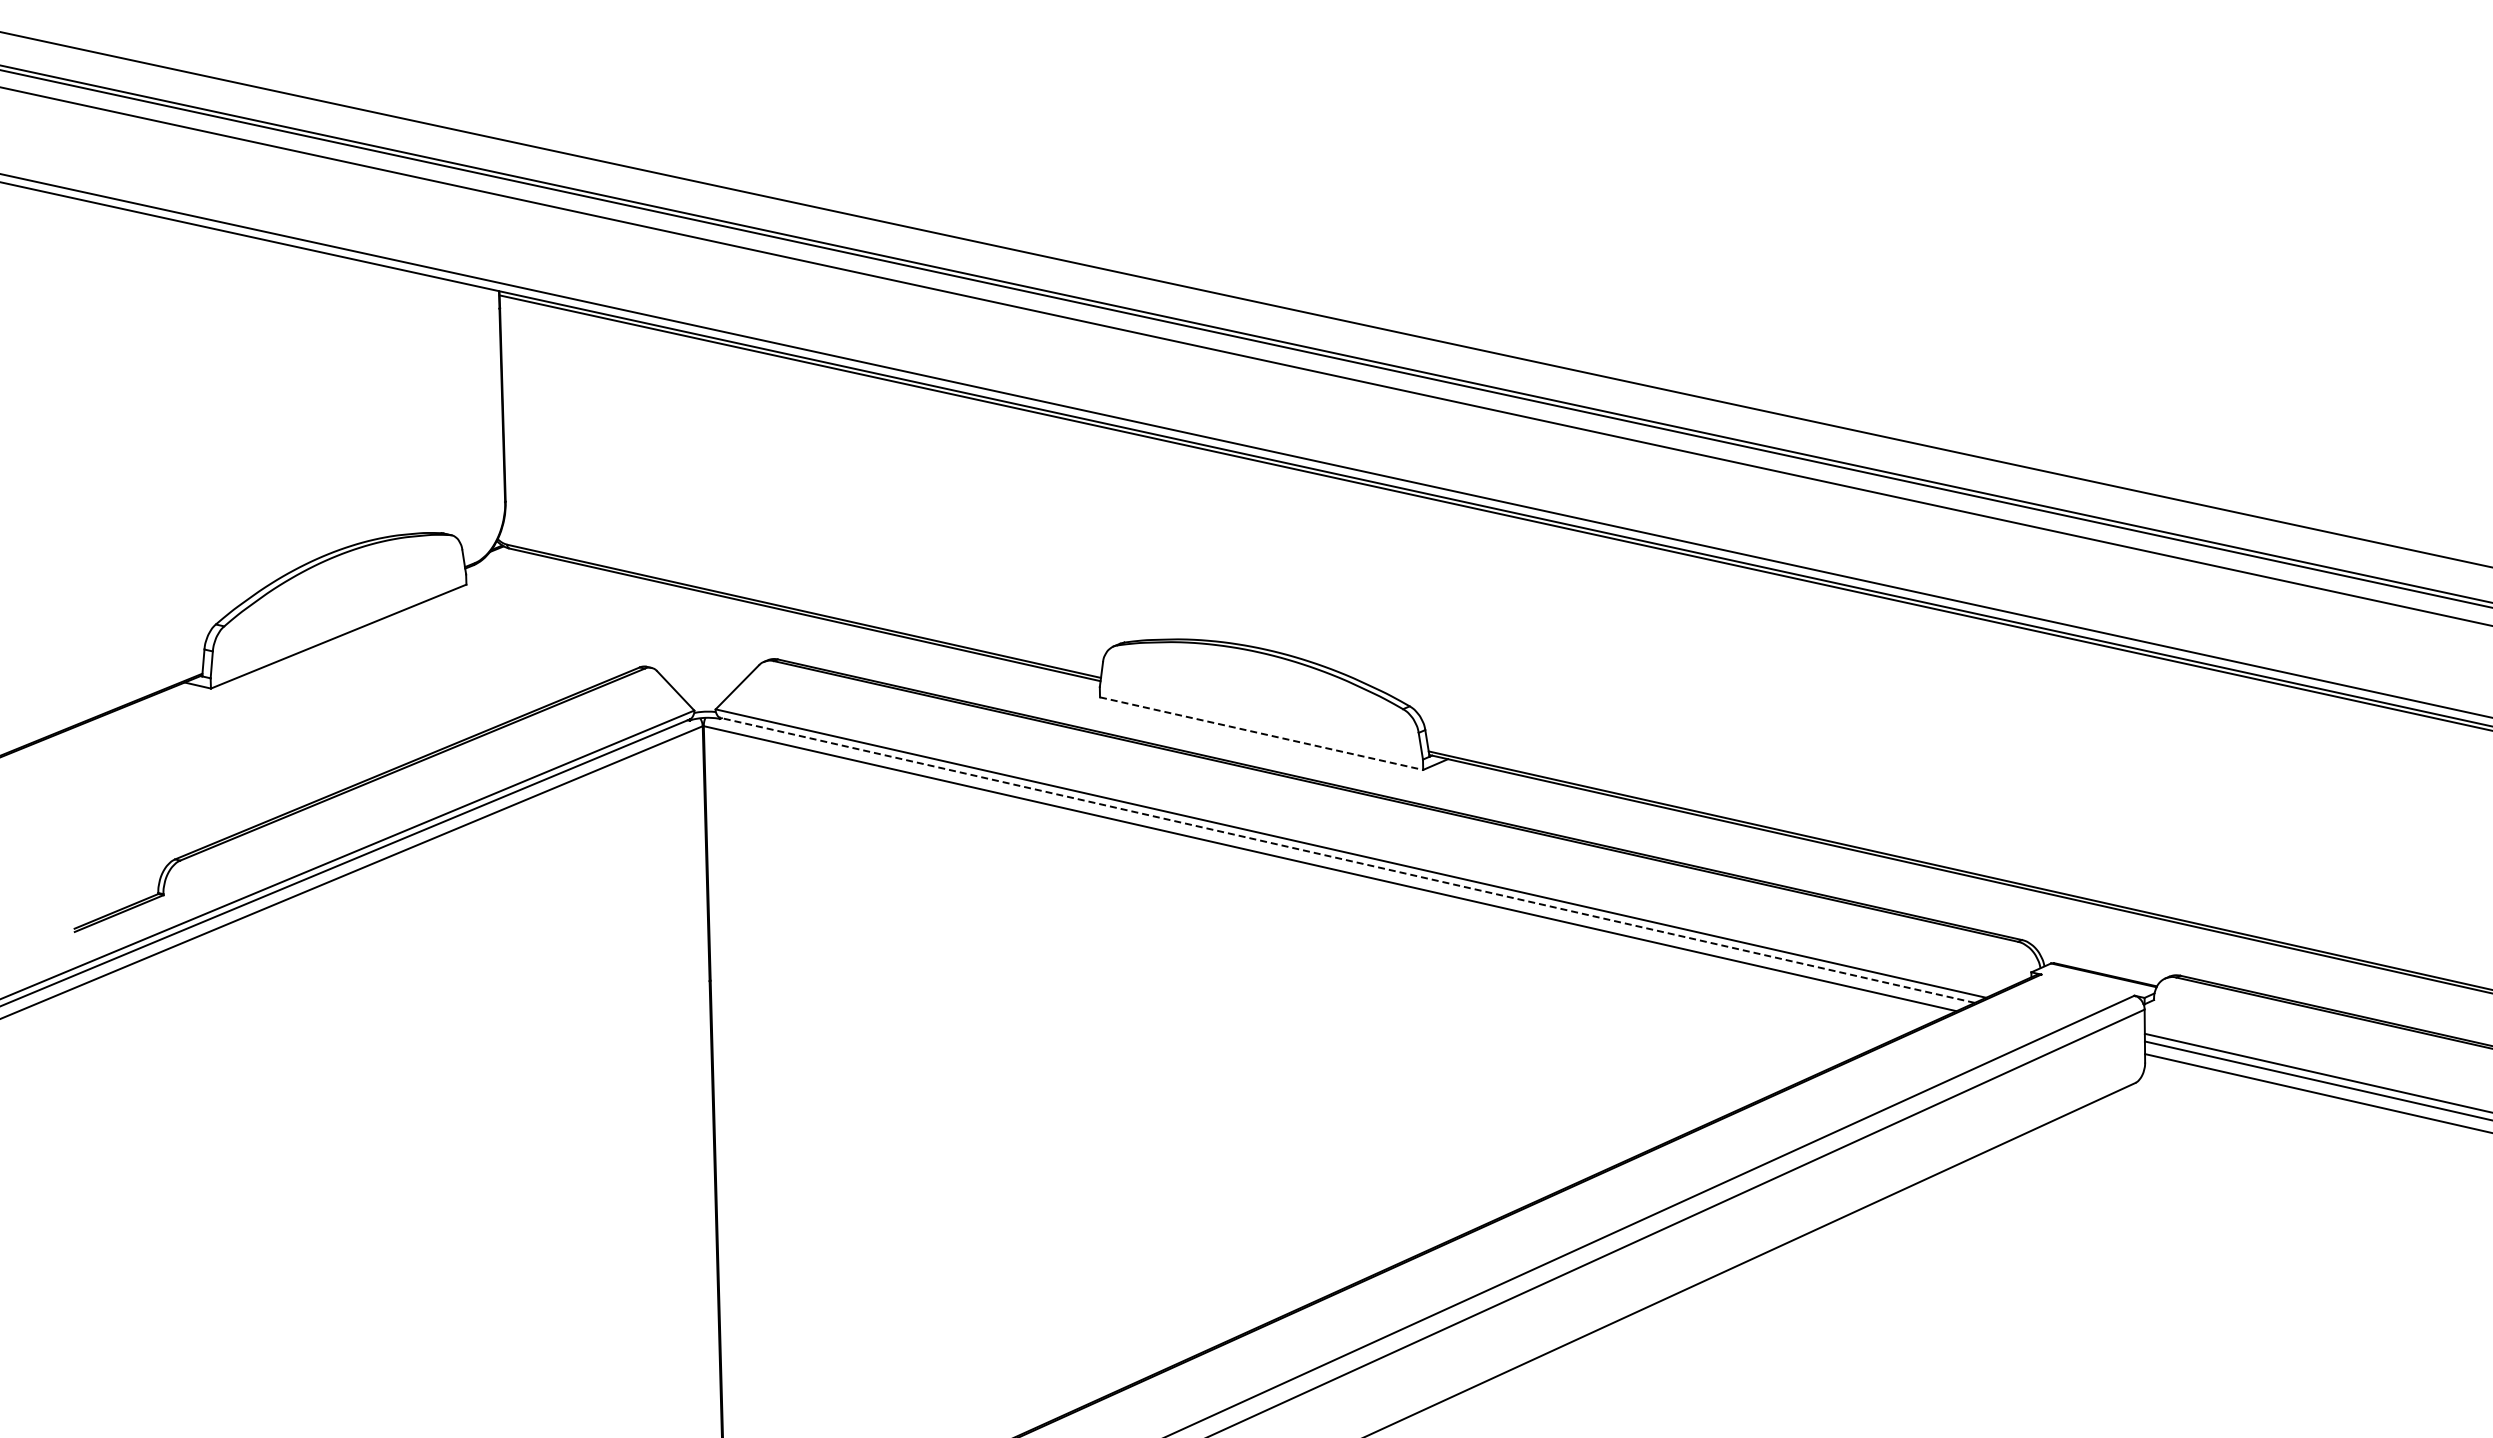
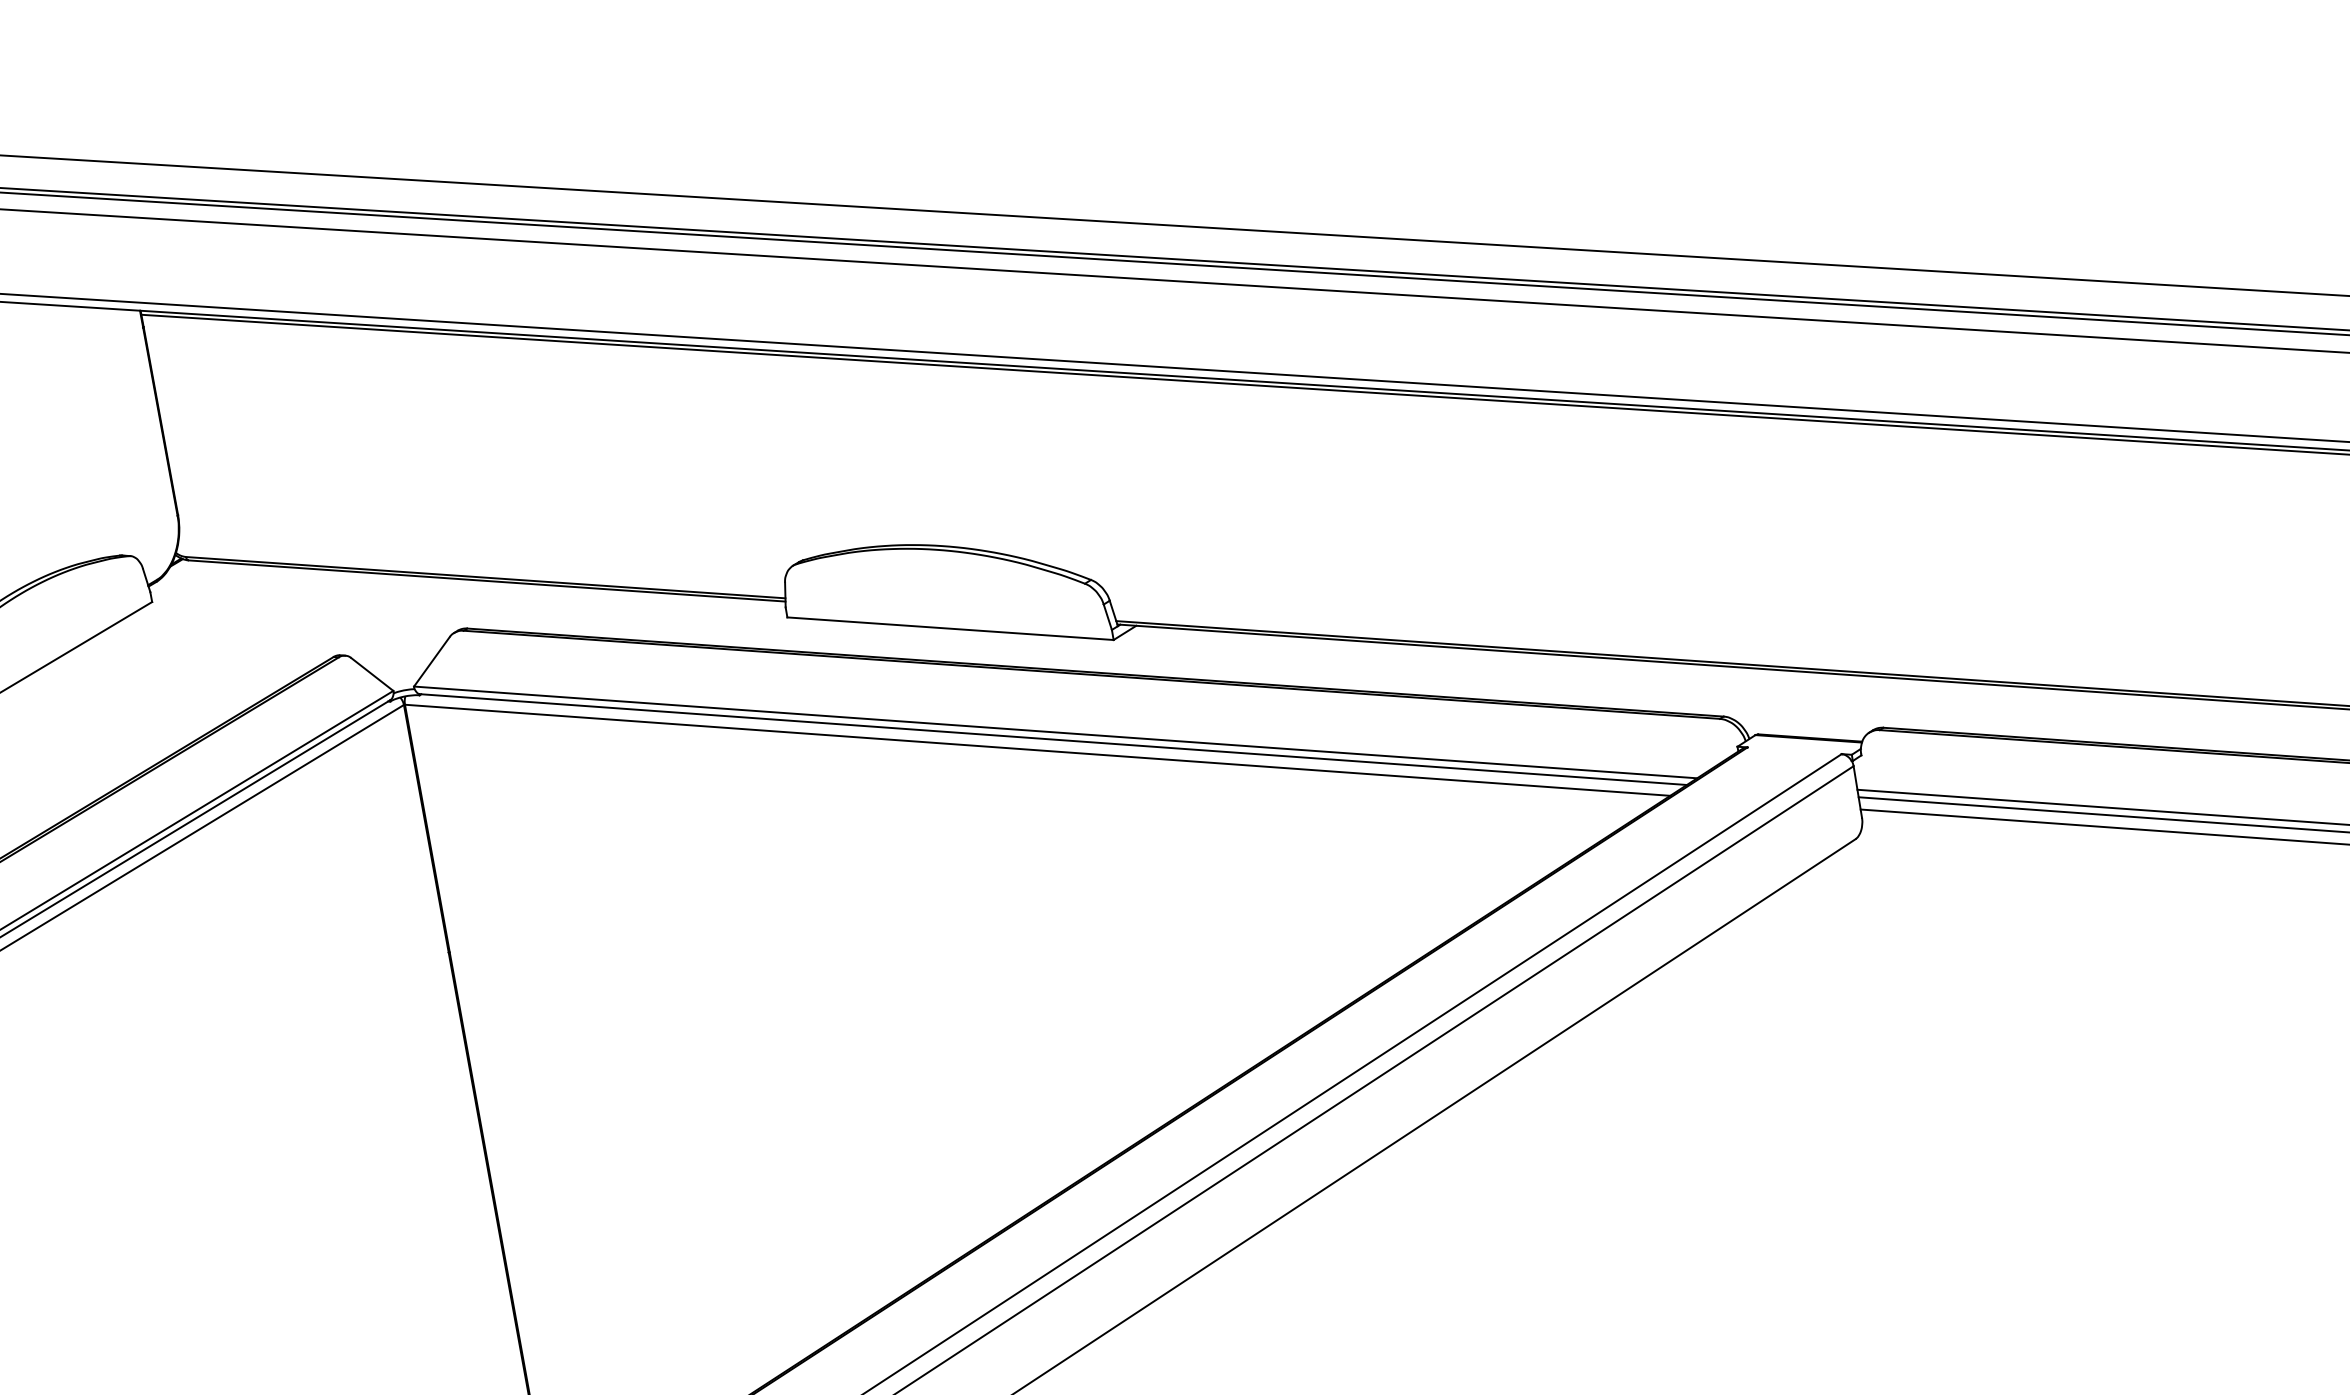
line: (1261, 733) -> (950, 628), dashed -> solid
line: (1347, 860) -> (1053, 739), dashed -> solid

